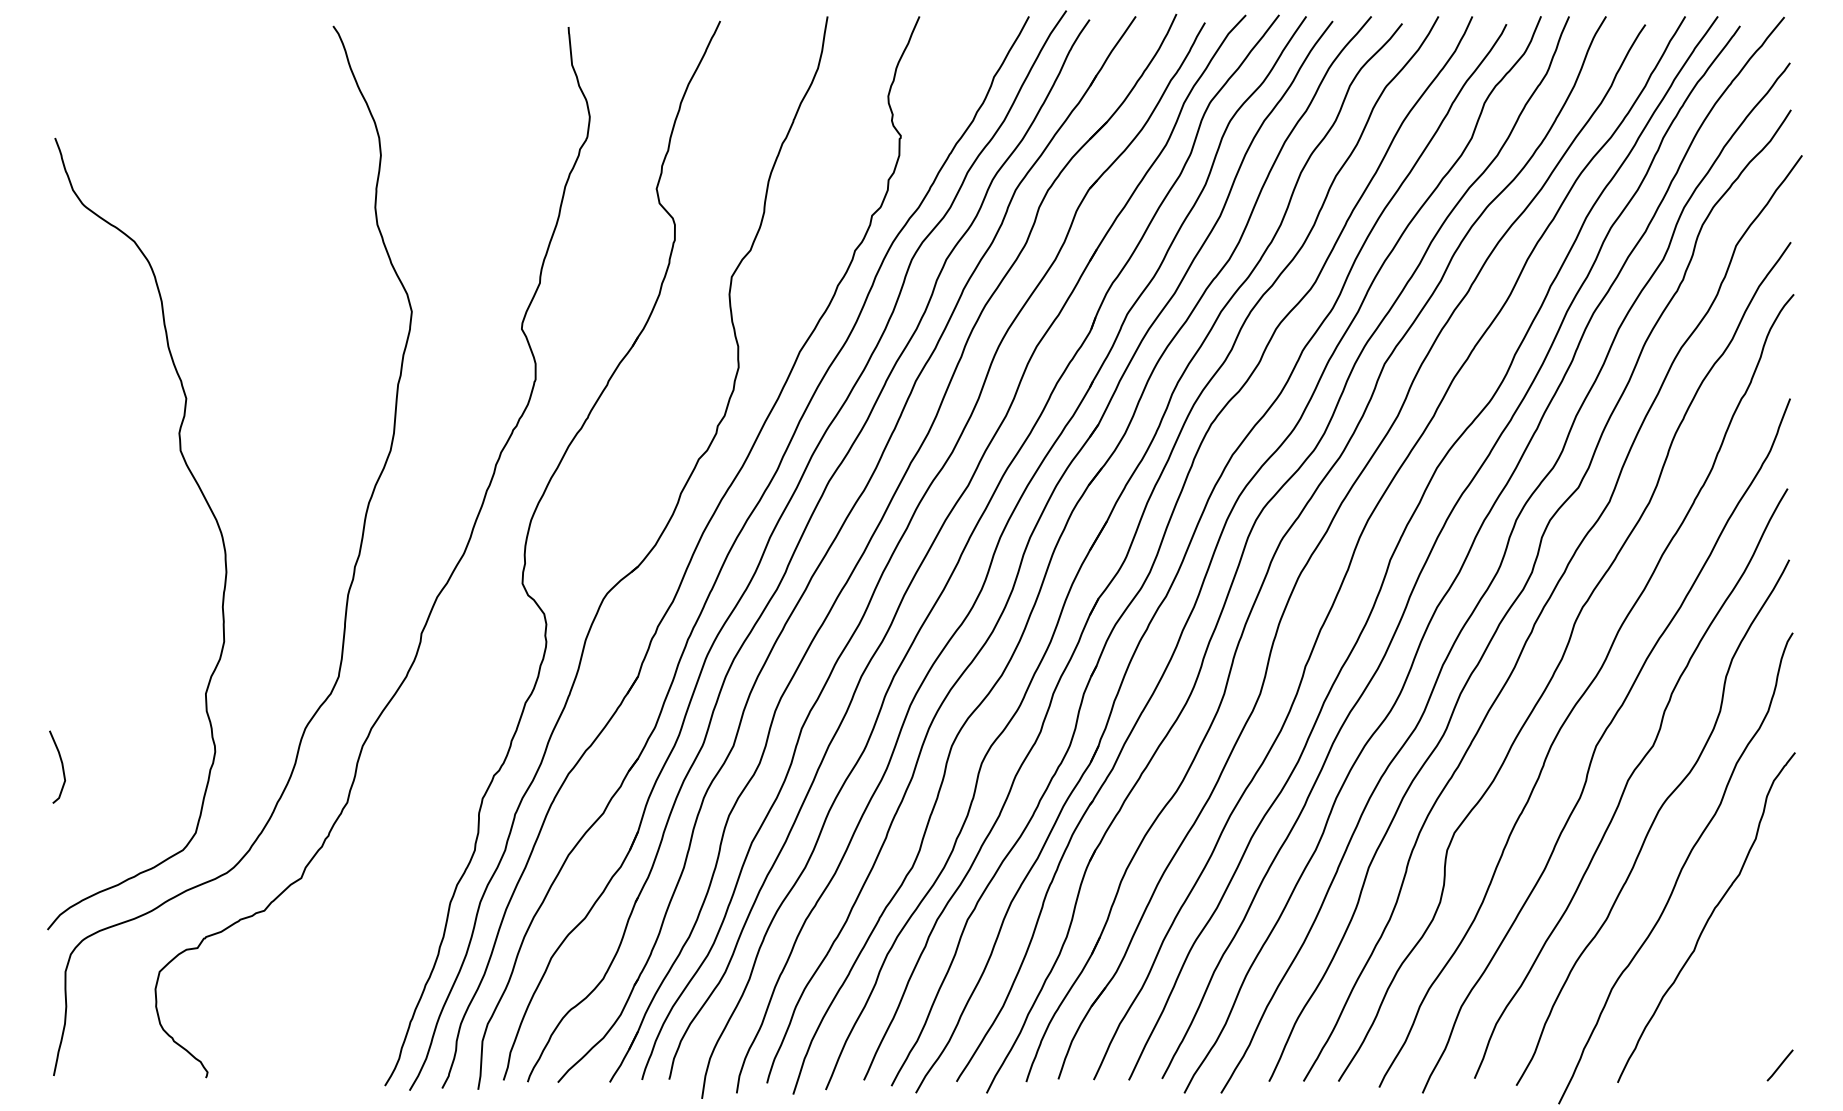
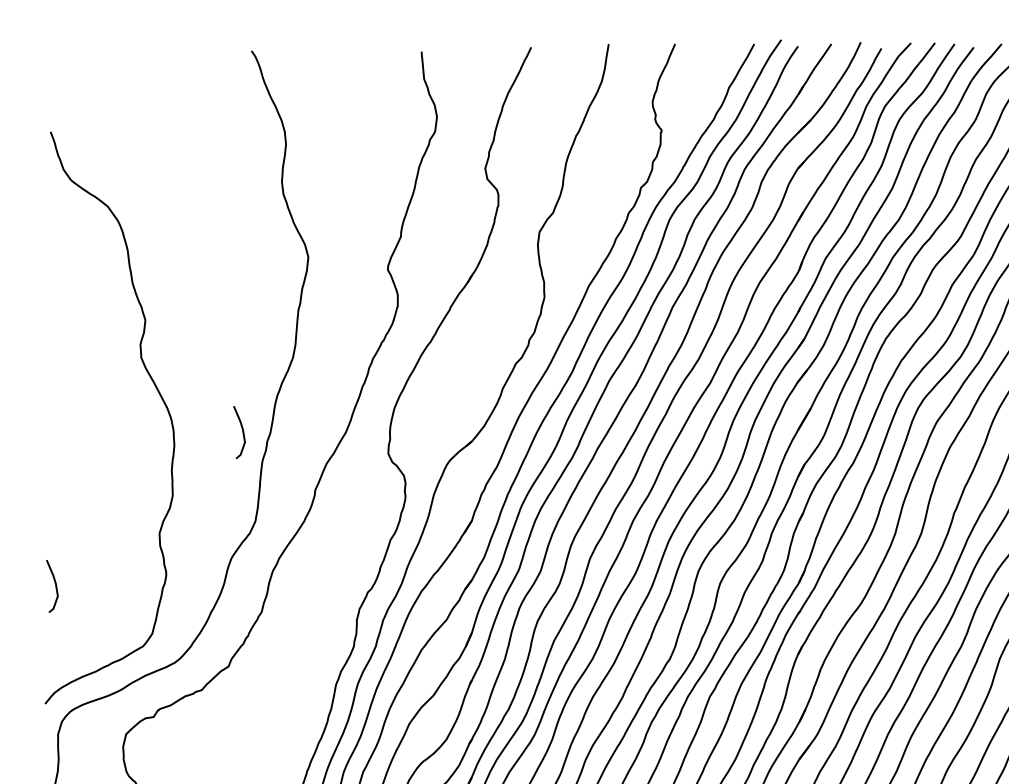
curve: (320, 553) -> (242, 432), added

